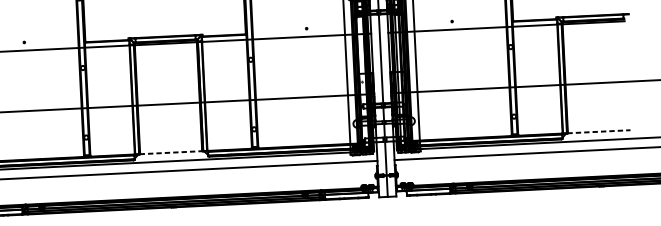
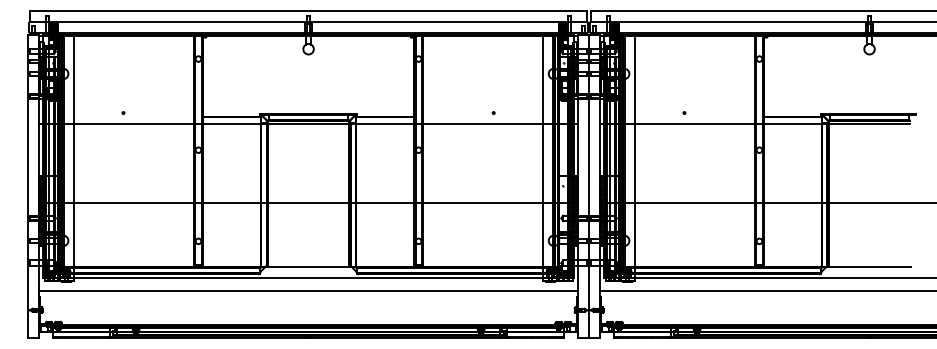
line: (598, 131) -> (869, 266), dashed -> solid
line: (171, 152) -> (309, 266), dashed -> solid

